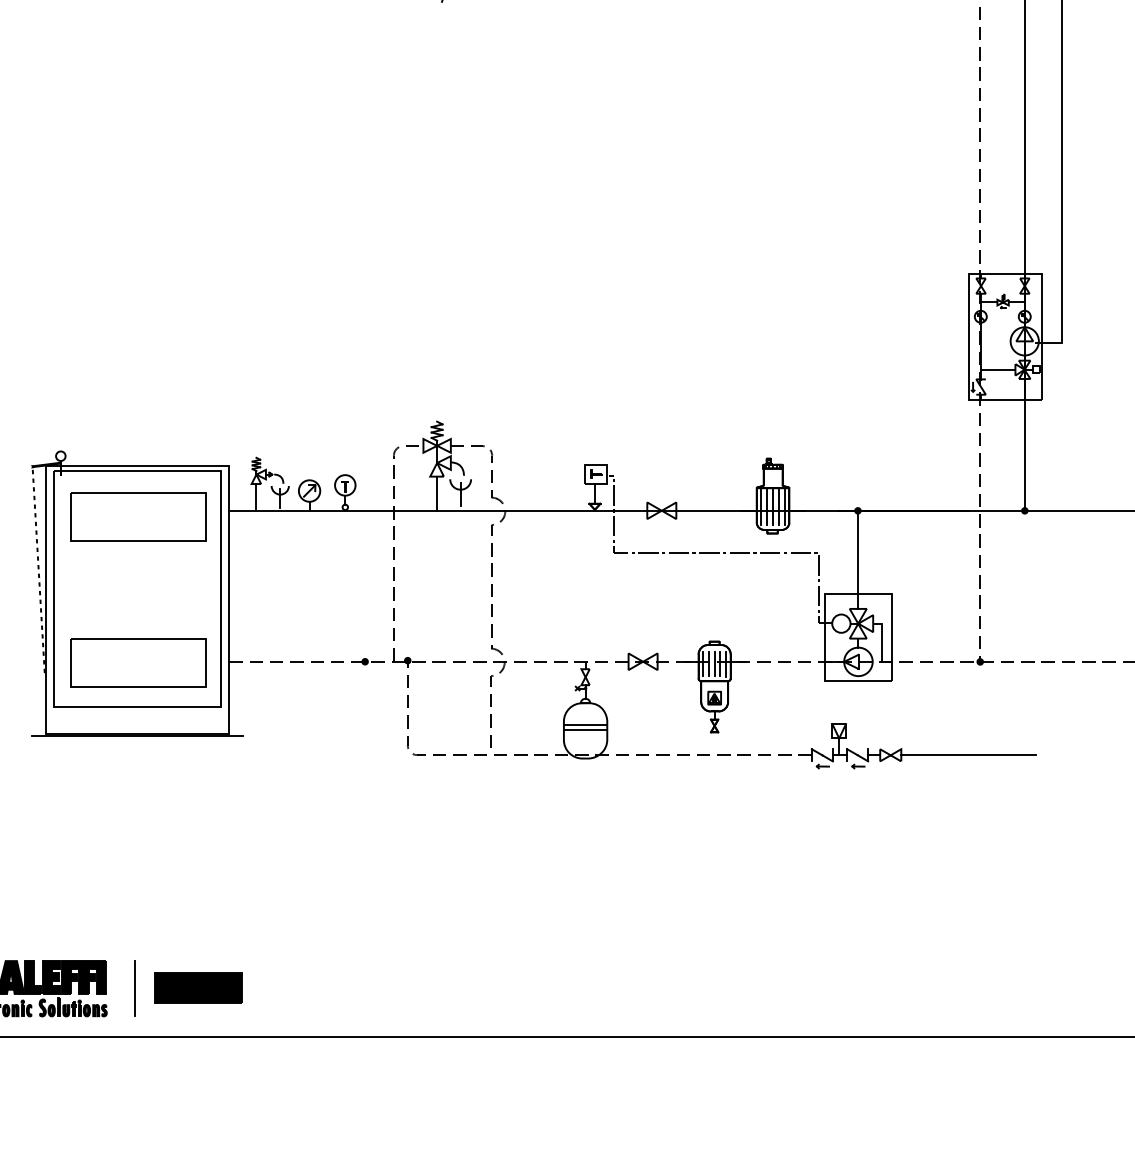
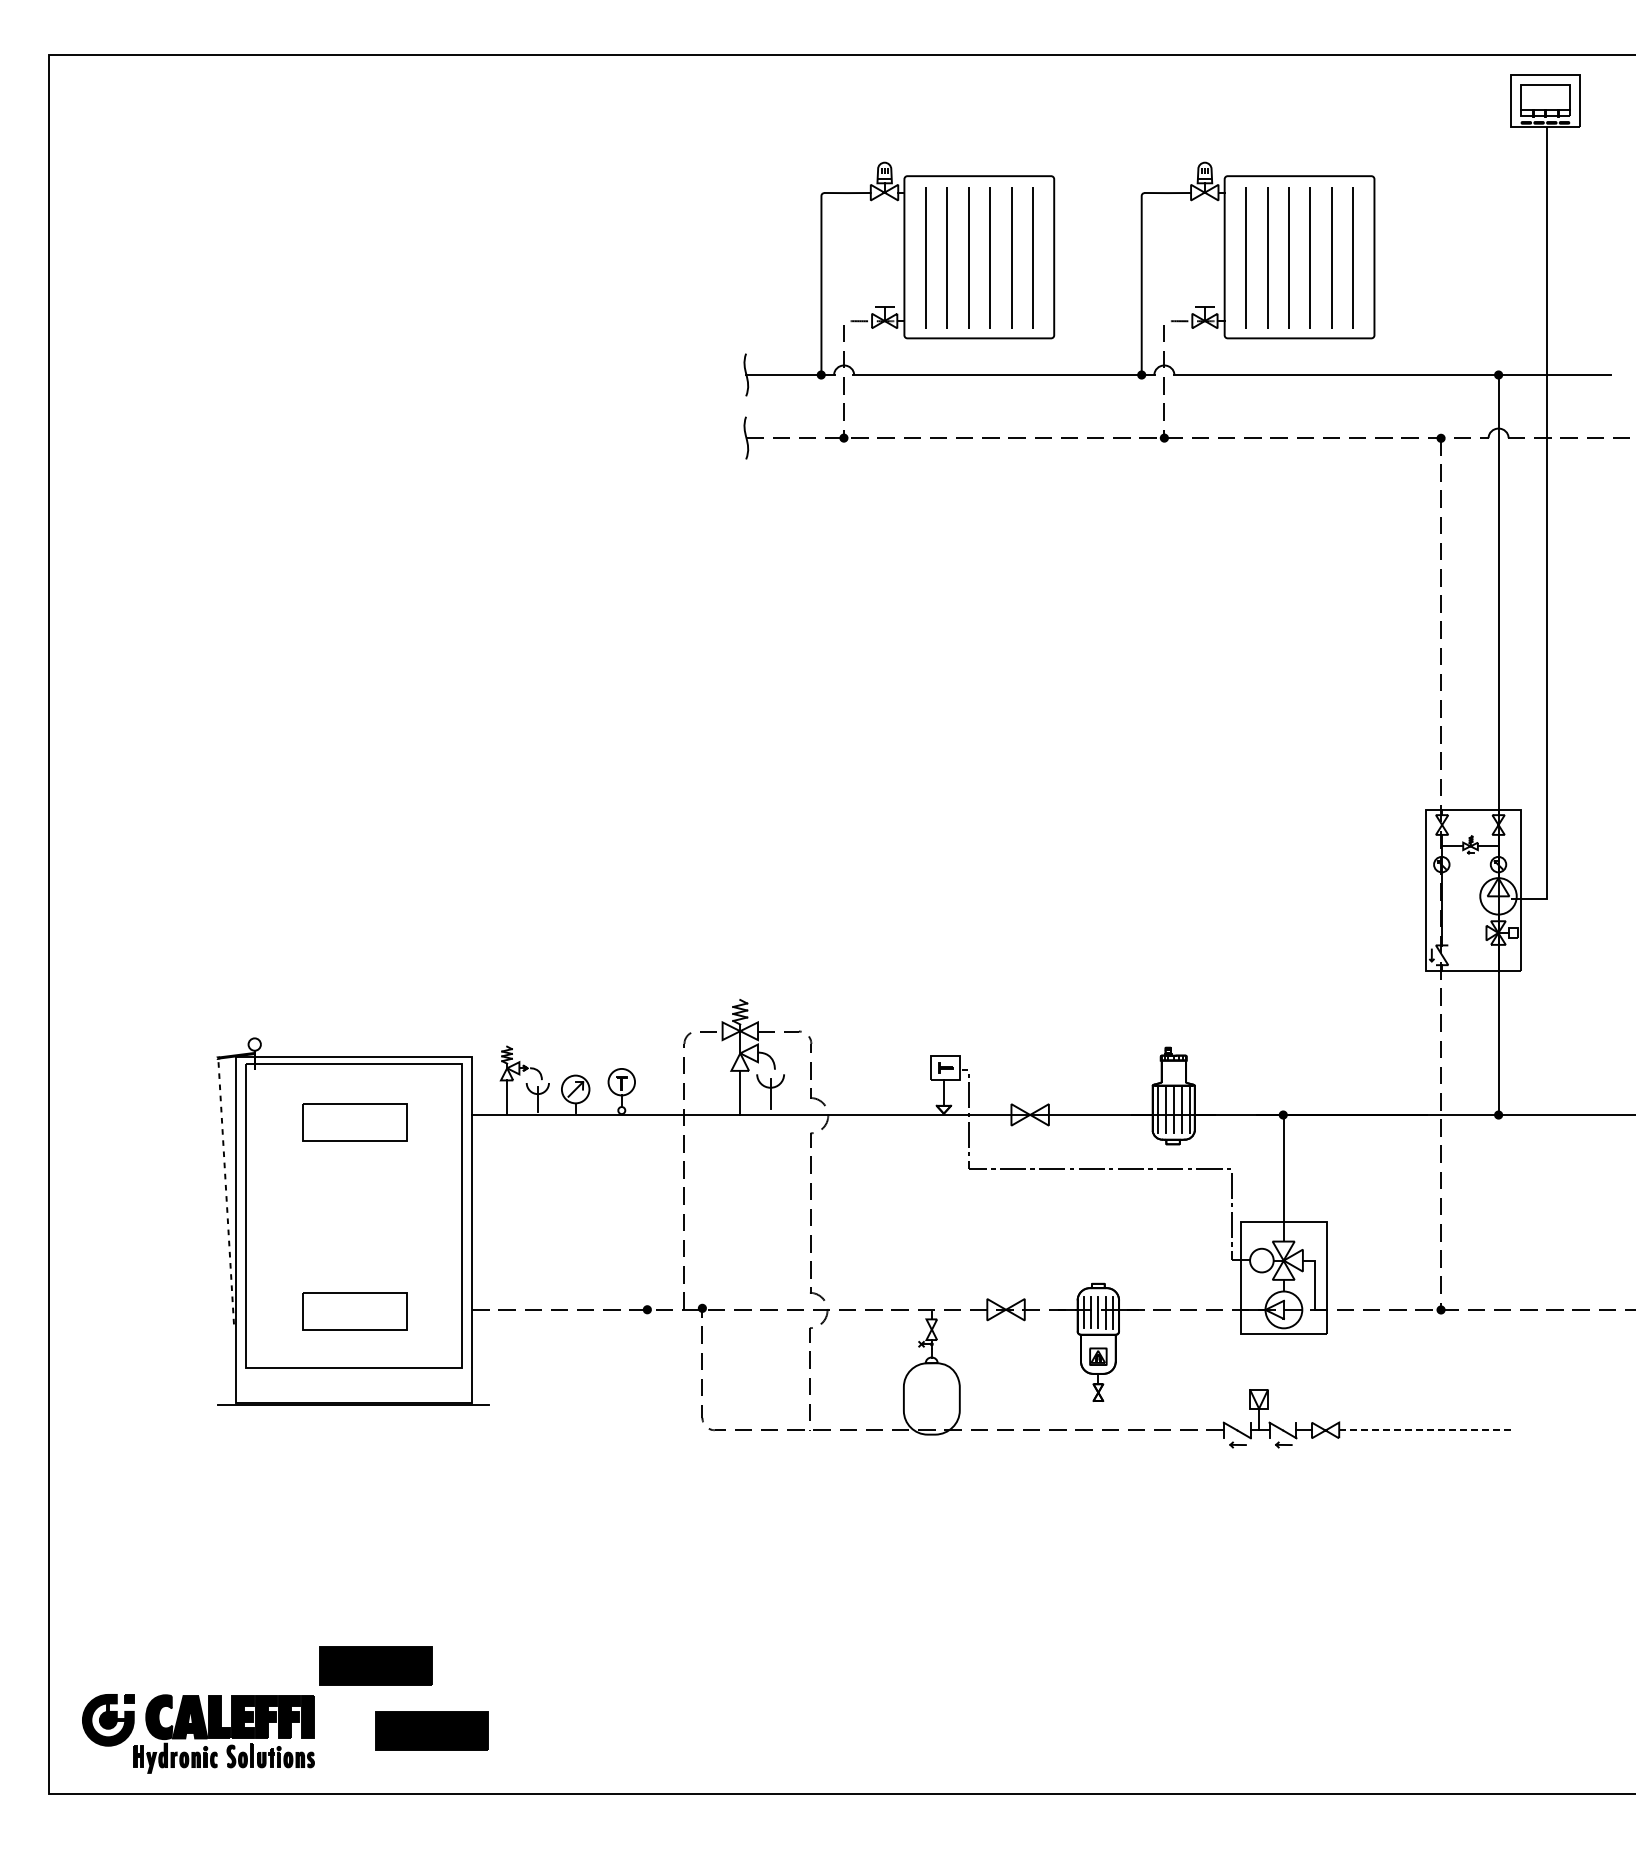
line: (997, 370) -> (1463, 933), removed
part: (138, 516) -> (354, 1122), size x0.6
part: (138, 662) -> (354, 1310), size x0.6
line: (585, 725) -> (931, 1391), removed
line: (585, 729) -> (931, 1397), removed
line: (968, 755) -> (1425, 1430), solid -> dashed
part: (154, 937) -> (375, 1665), added
line: (135, 988) -> (350, 1731), removed

